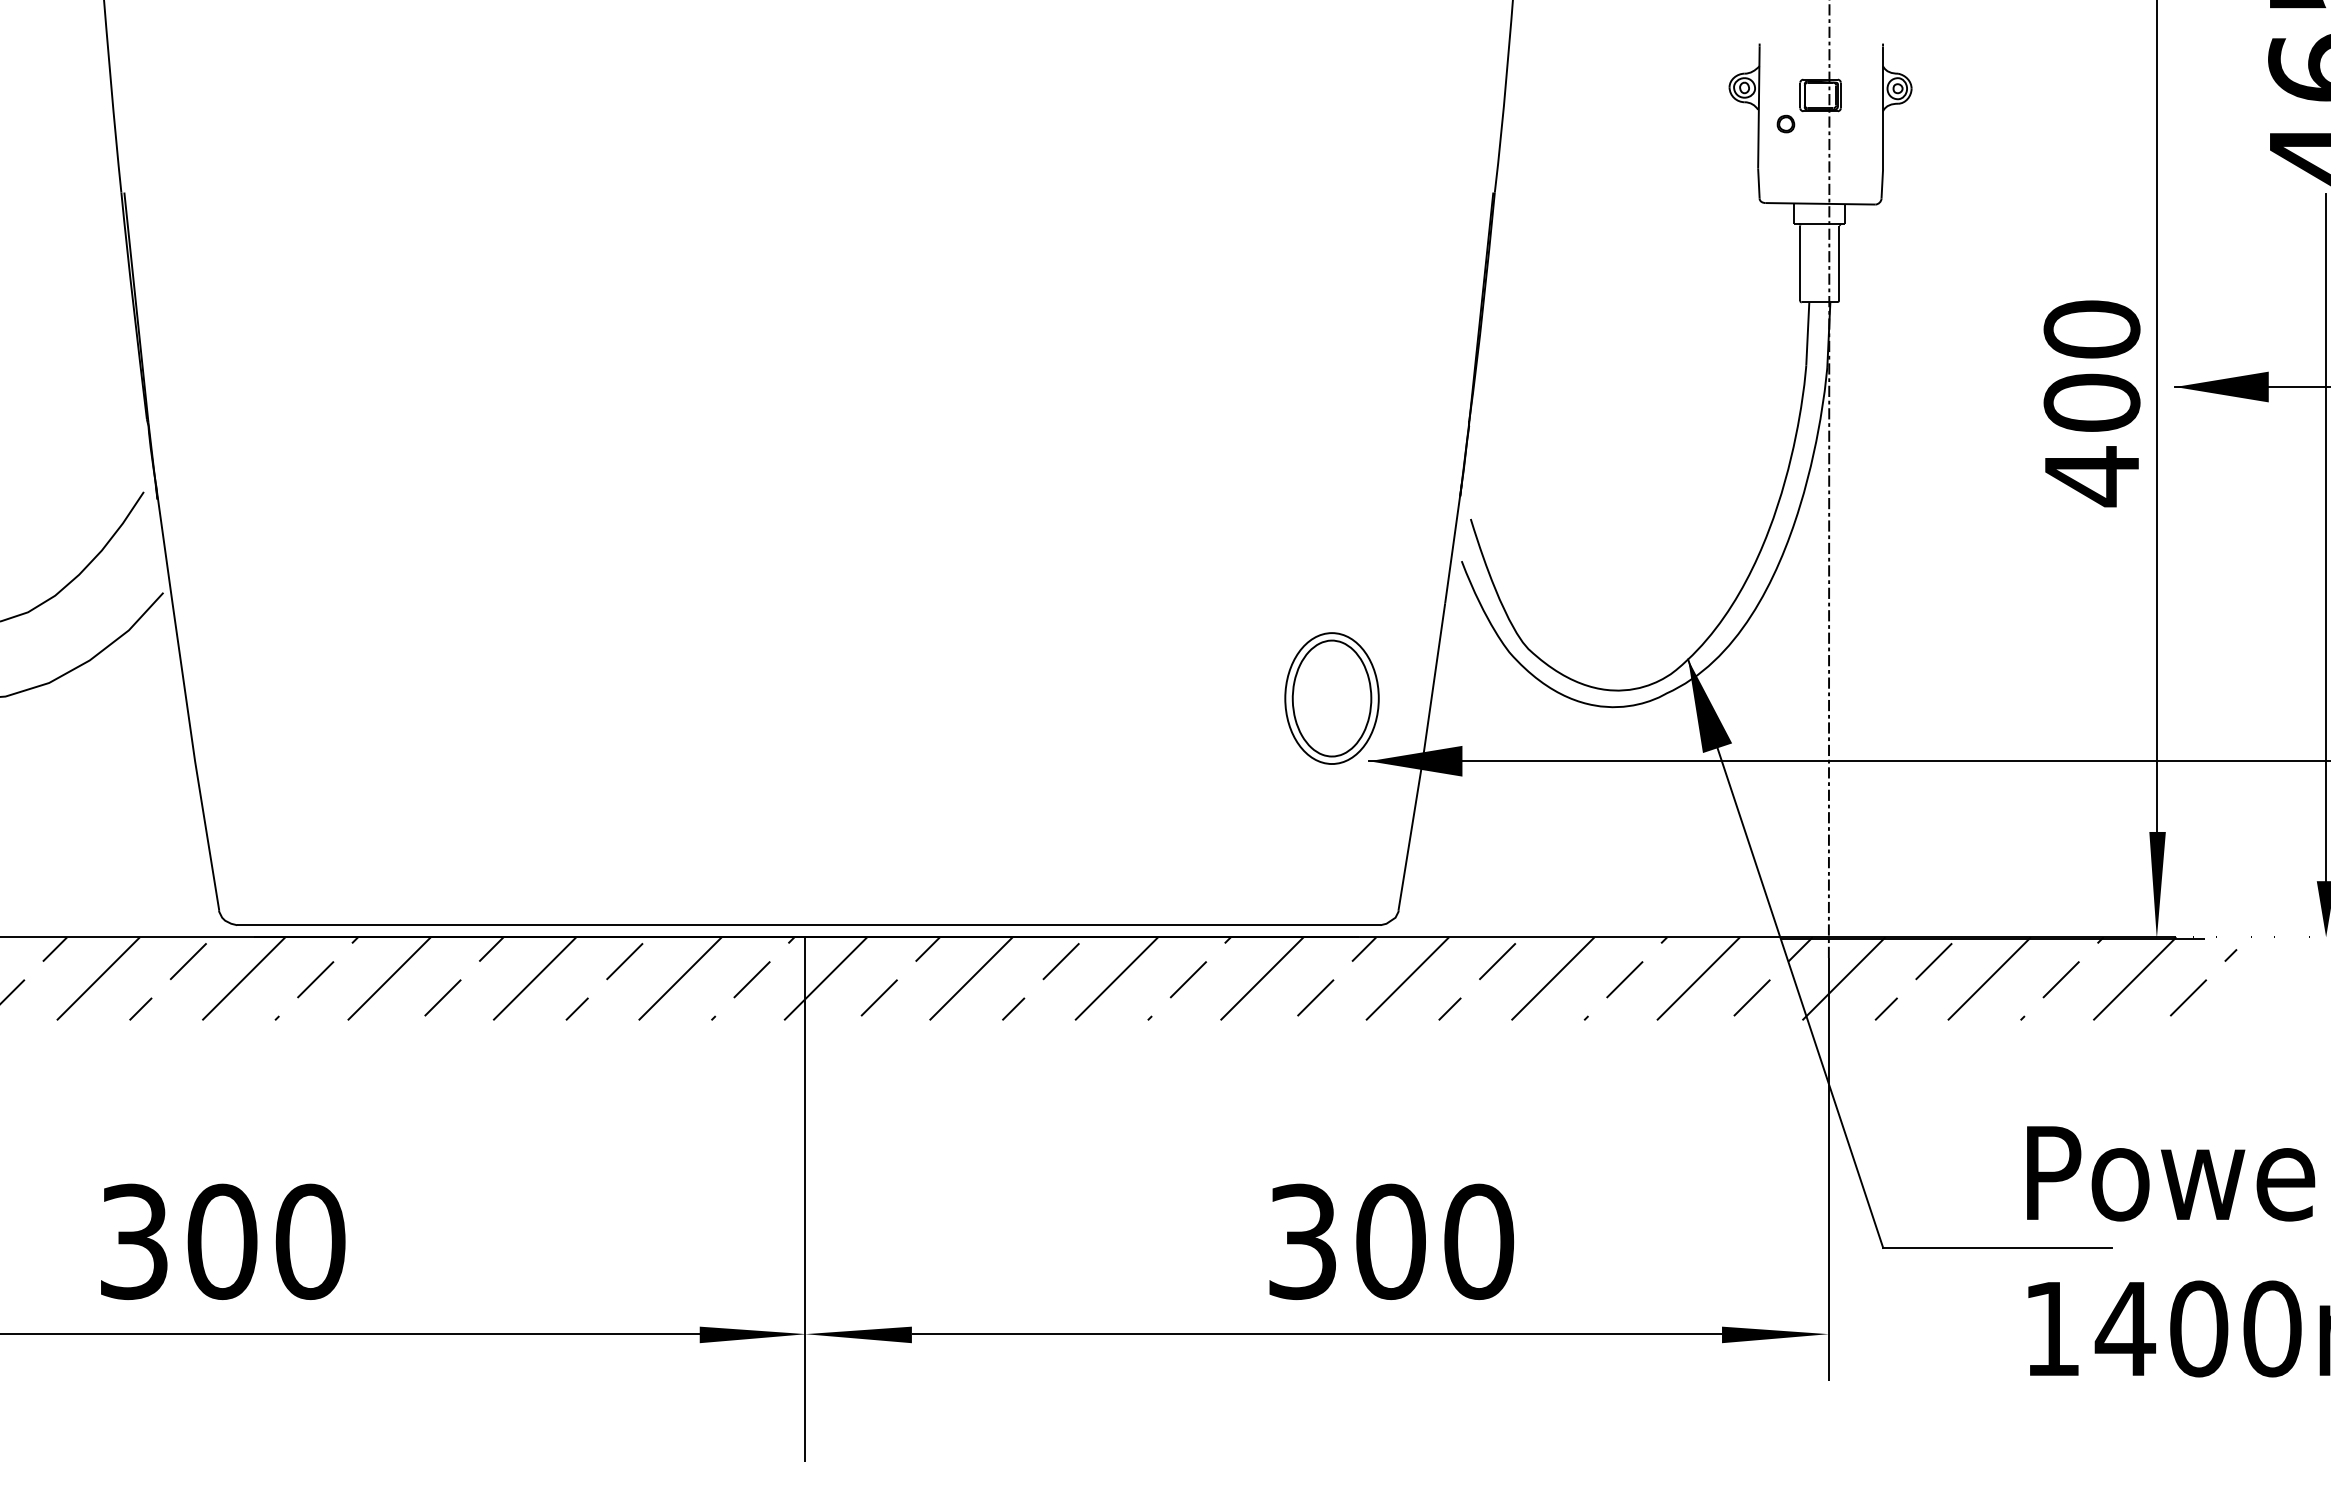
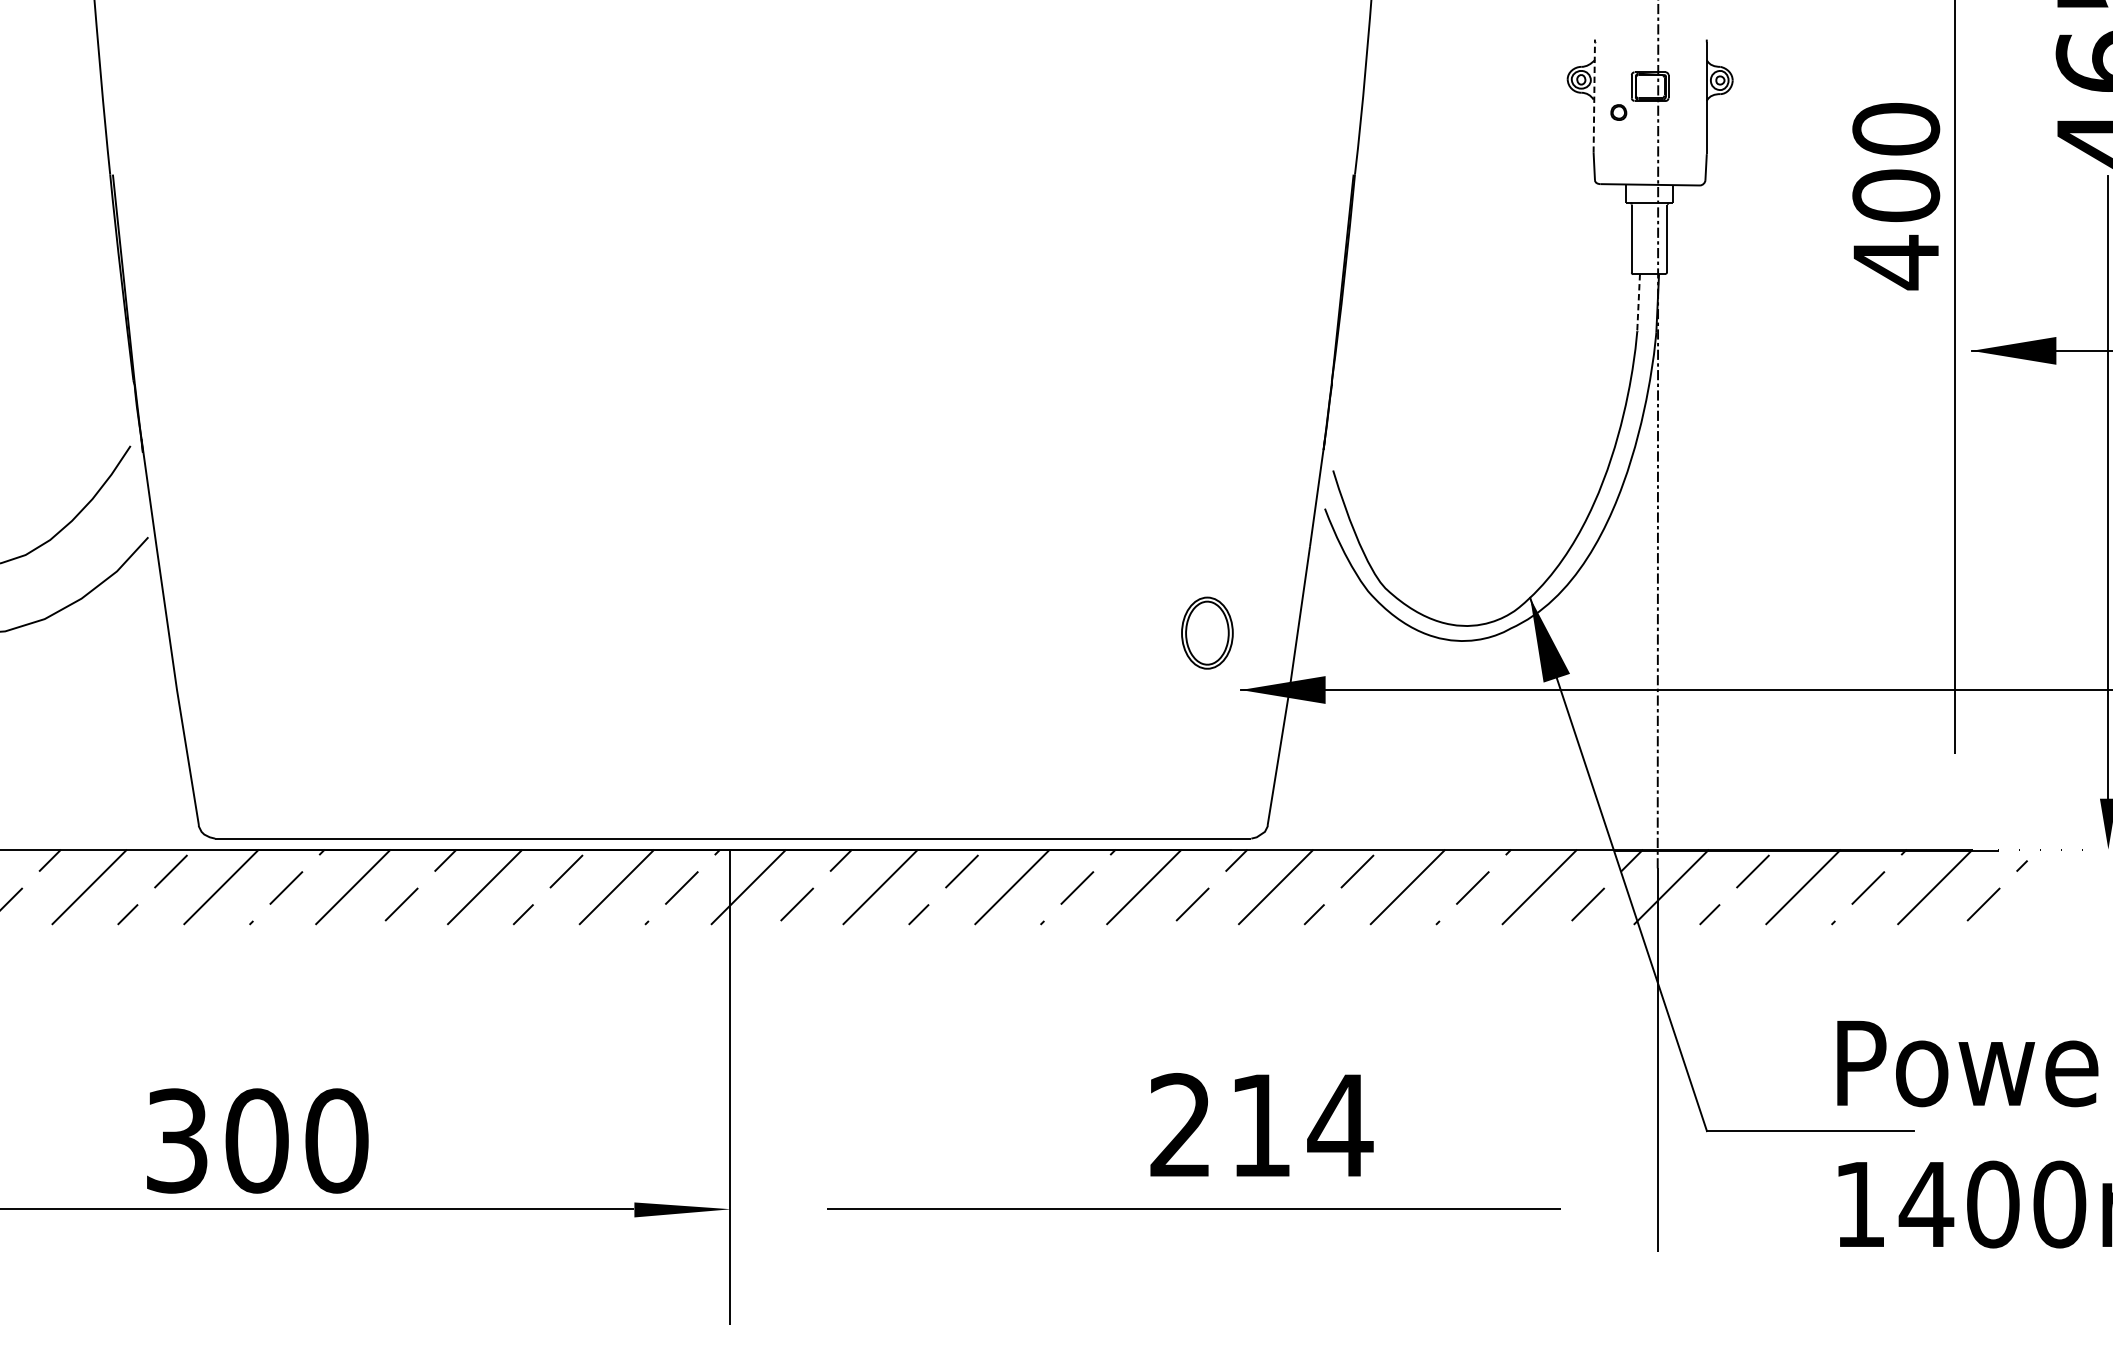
line: (1758, 106) -> (1593, 96), solid -> dashed
line: (1807, 334) -> (1638, 303), solid -> dashed
text: (2091, 403) -> (1895, 196), moved
part: (1331, 698) -> (1206, 633), size x0.6
fill: (2157, 884) -> (1955, 801), removed
text: (223, 1241) -> (258, 1140), moved
text: (1392, 1241) -> (1262, 1125), 300 -> 214
fill: (858, 1334) -> (778, 1209), removed
fill: (1775, 1334) -> (1609, 1209), removed

